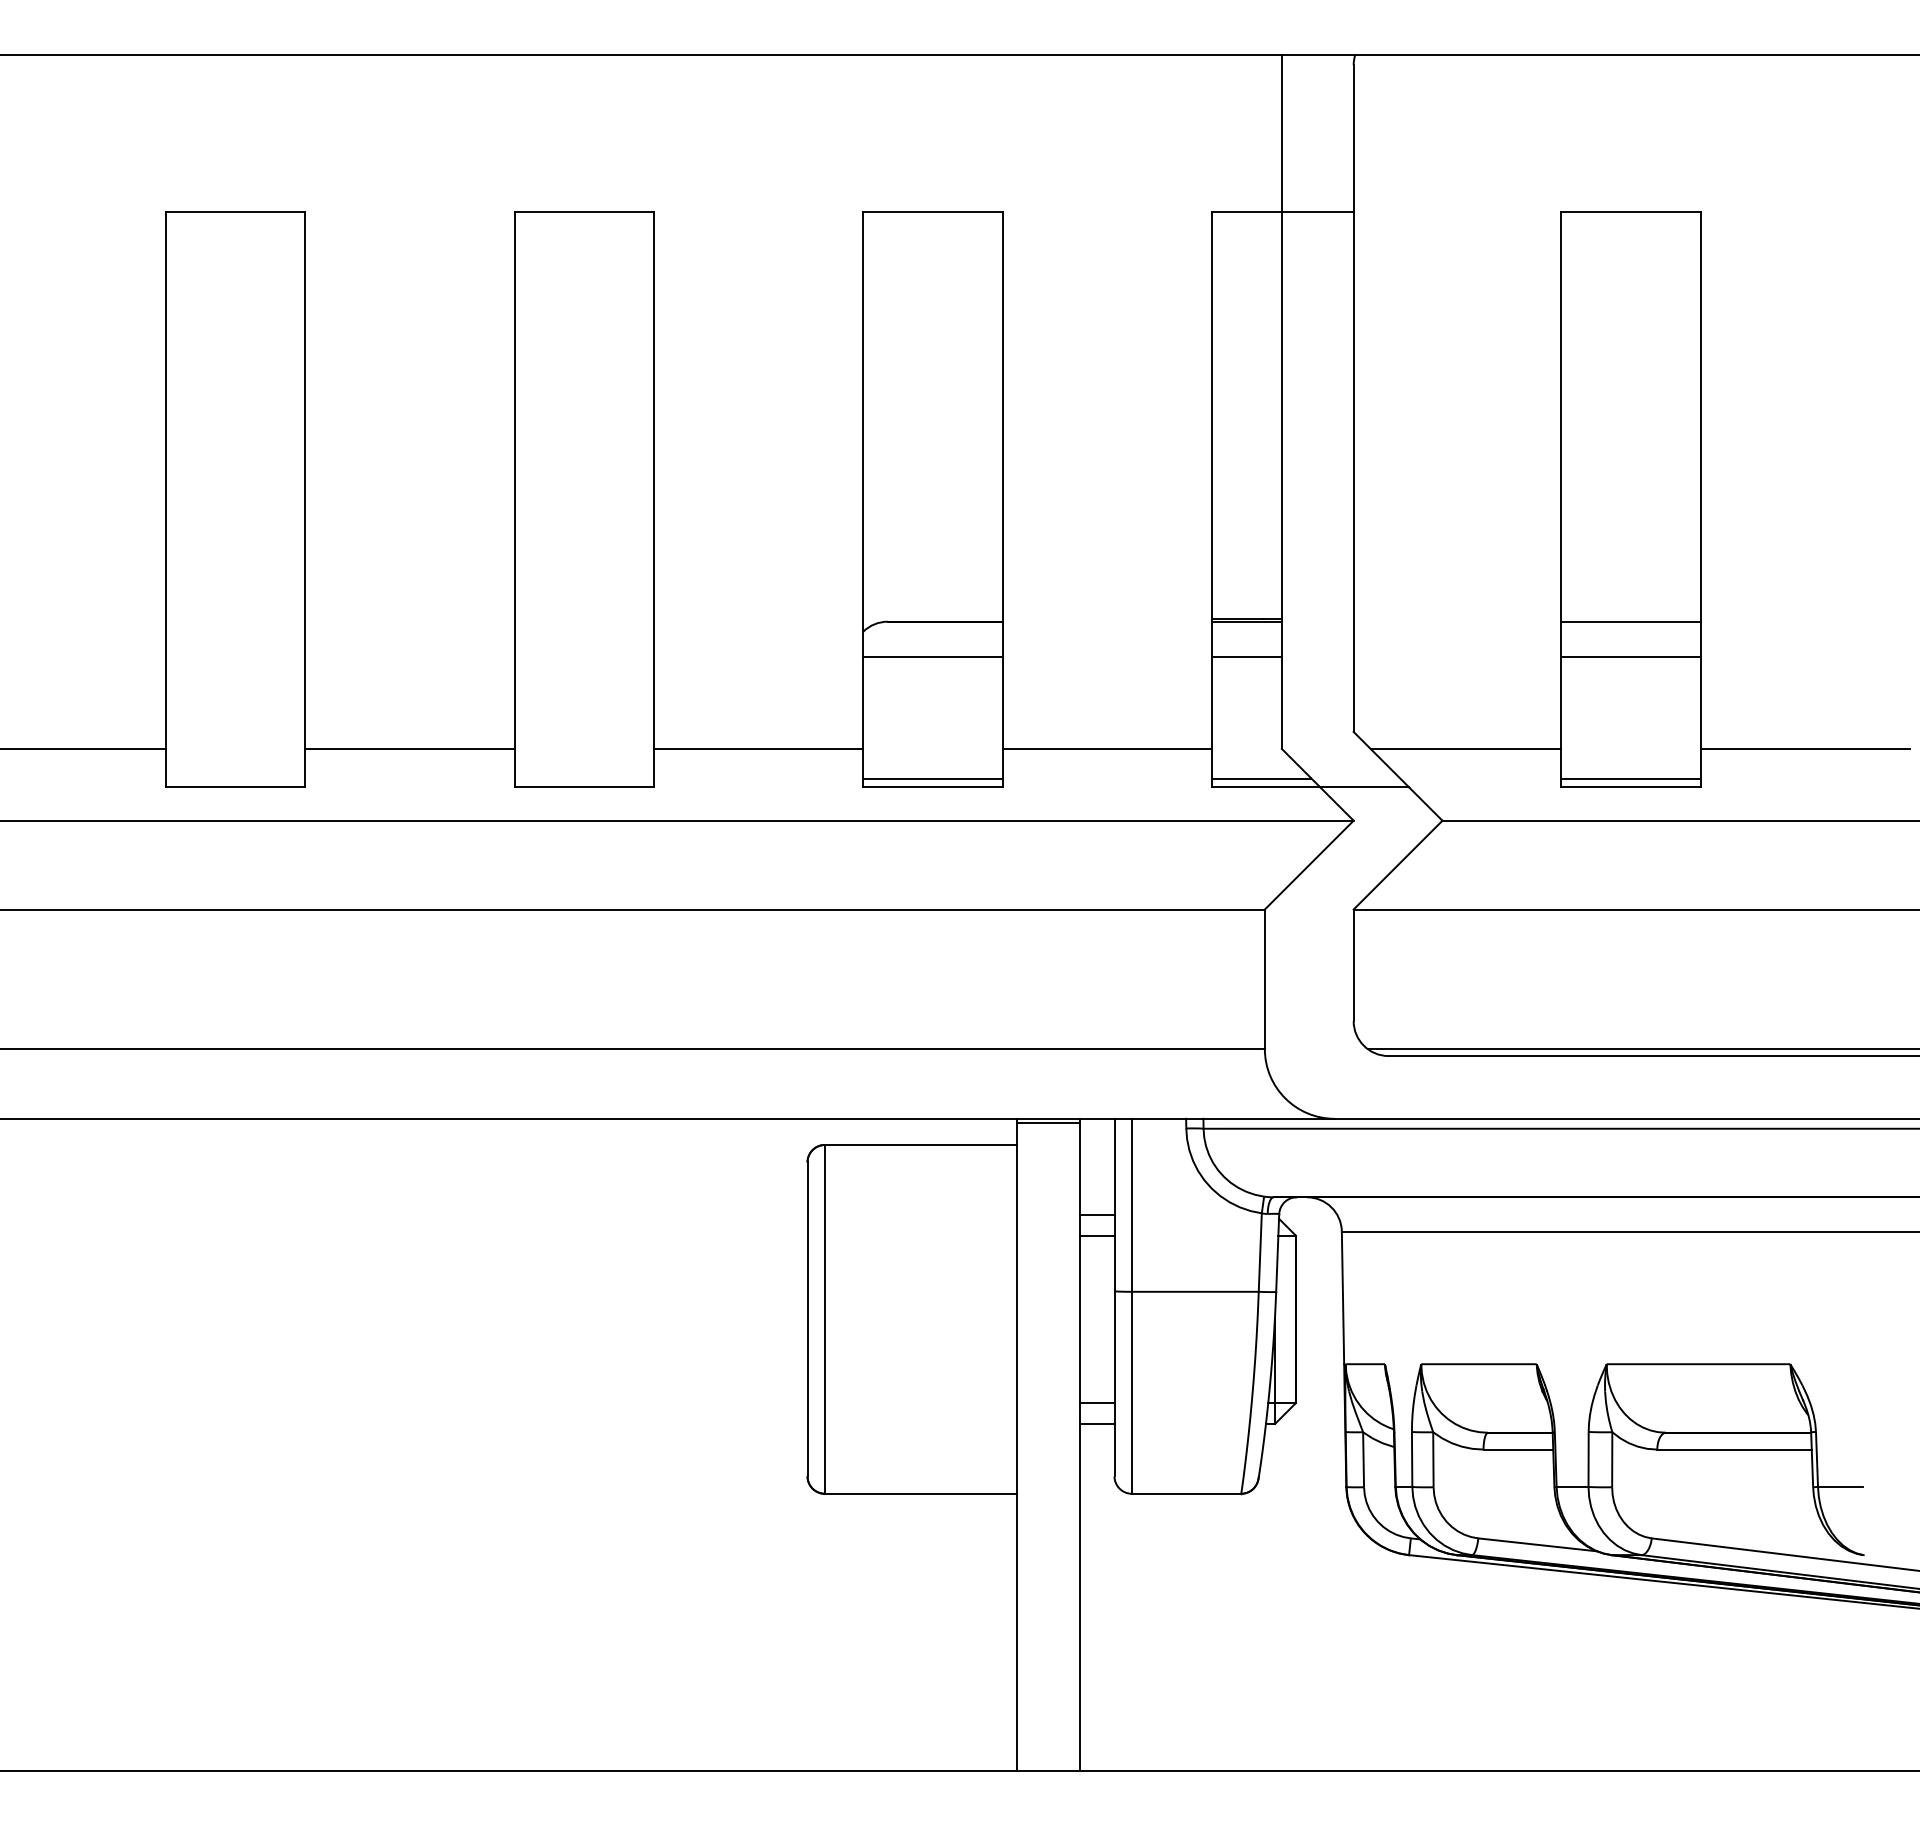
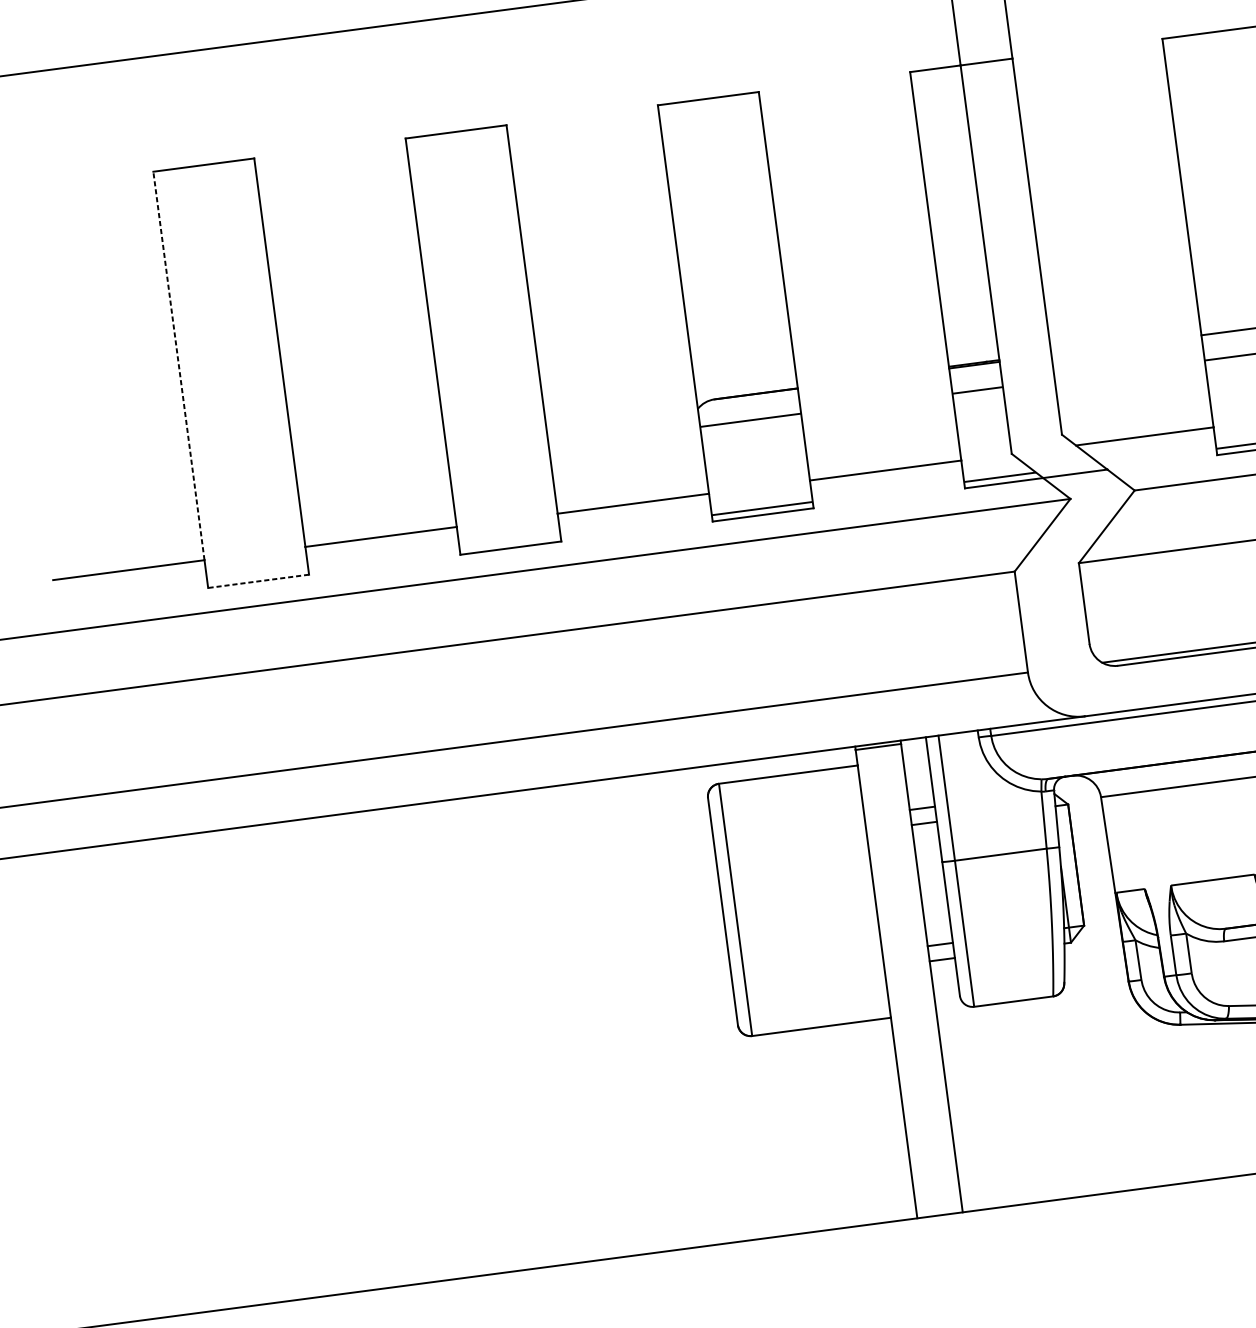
line: (165, 480) -> (178, 366), solid -> dashed
line: (235, 787) -> (258, 581), solid -> dashed

